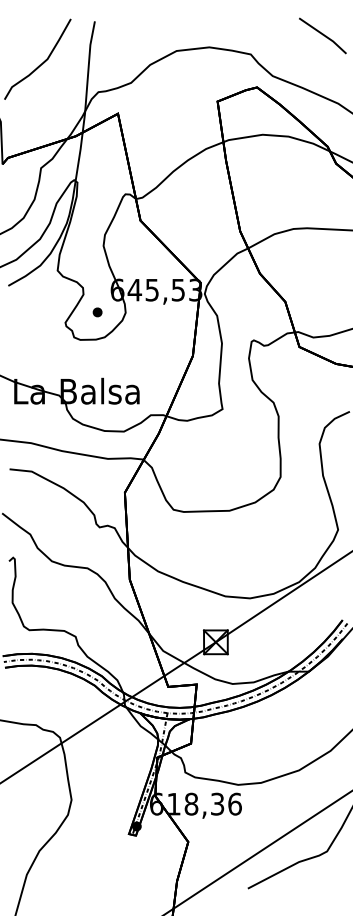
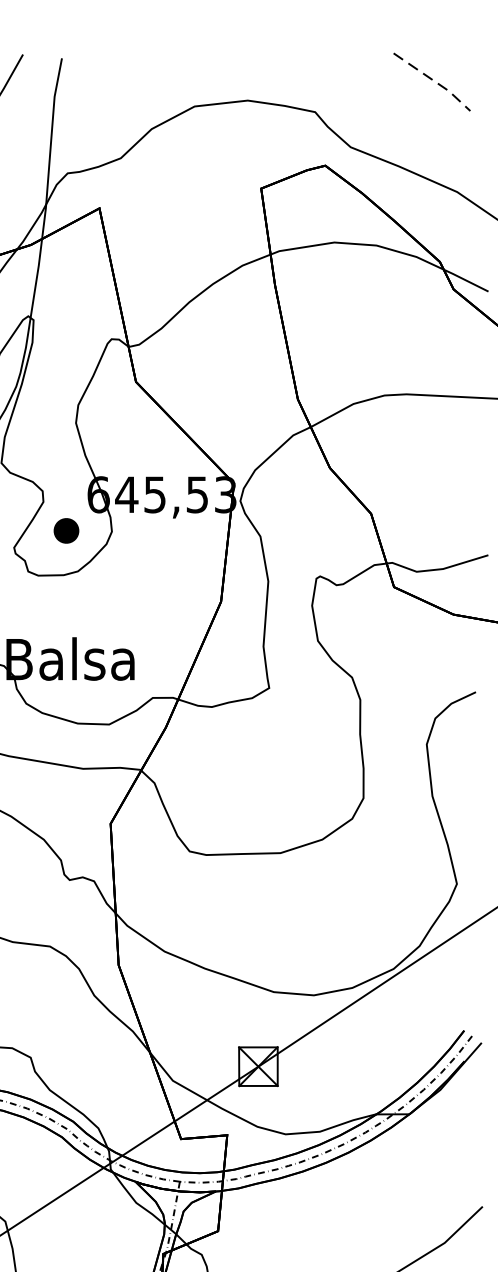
line: (324, 35) -> (434, 81), solid -> dashed
part: (97, 312) -> (66, 531), size x1.6

